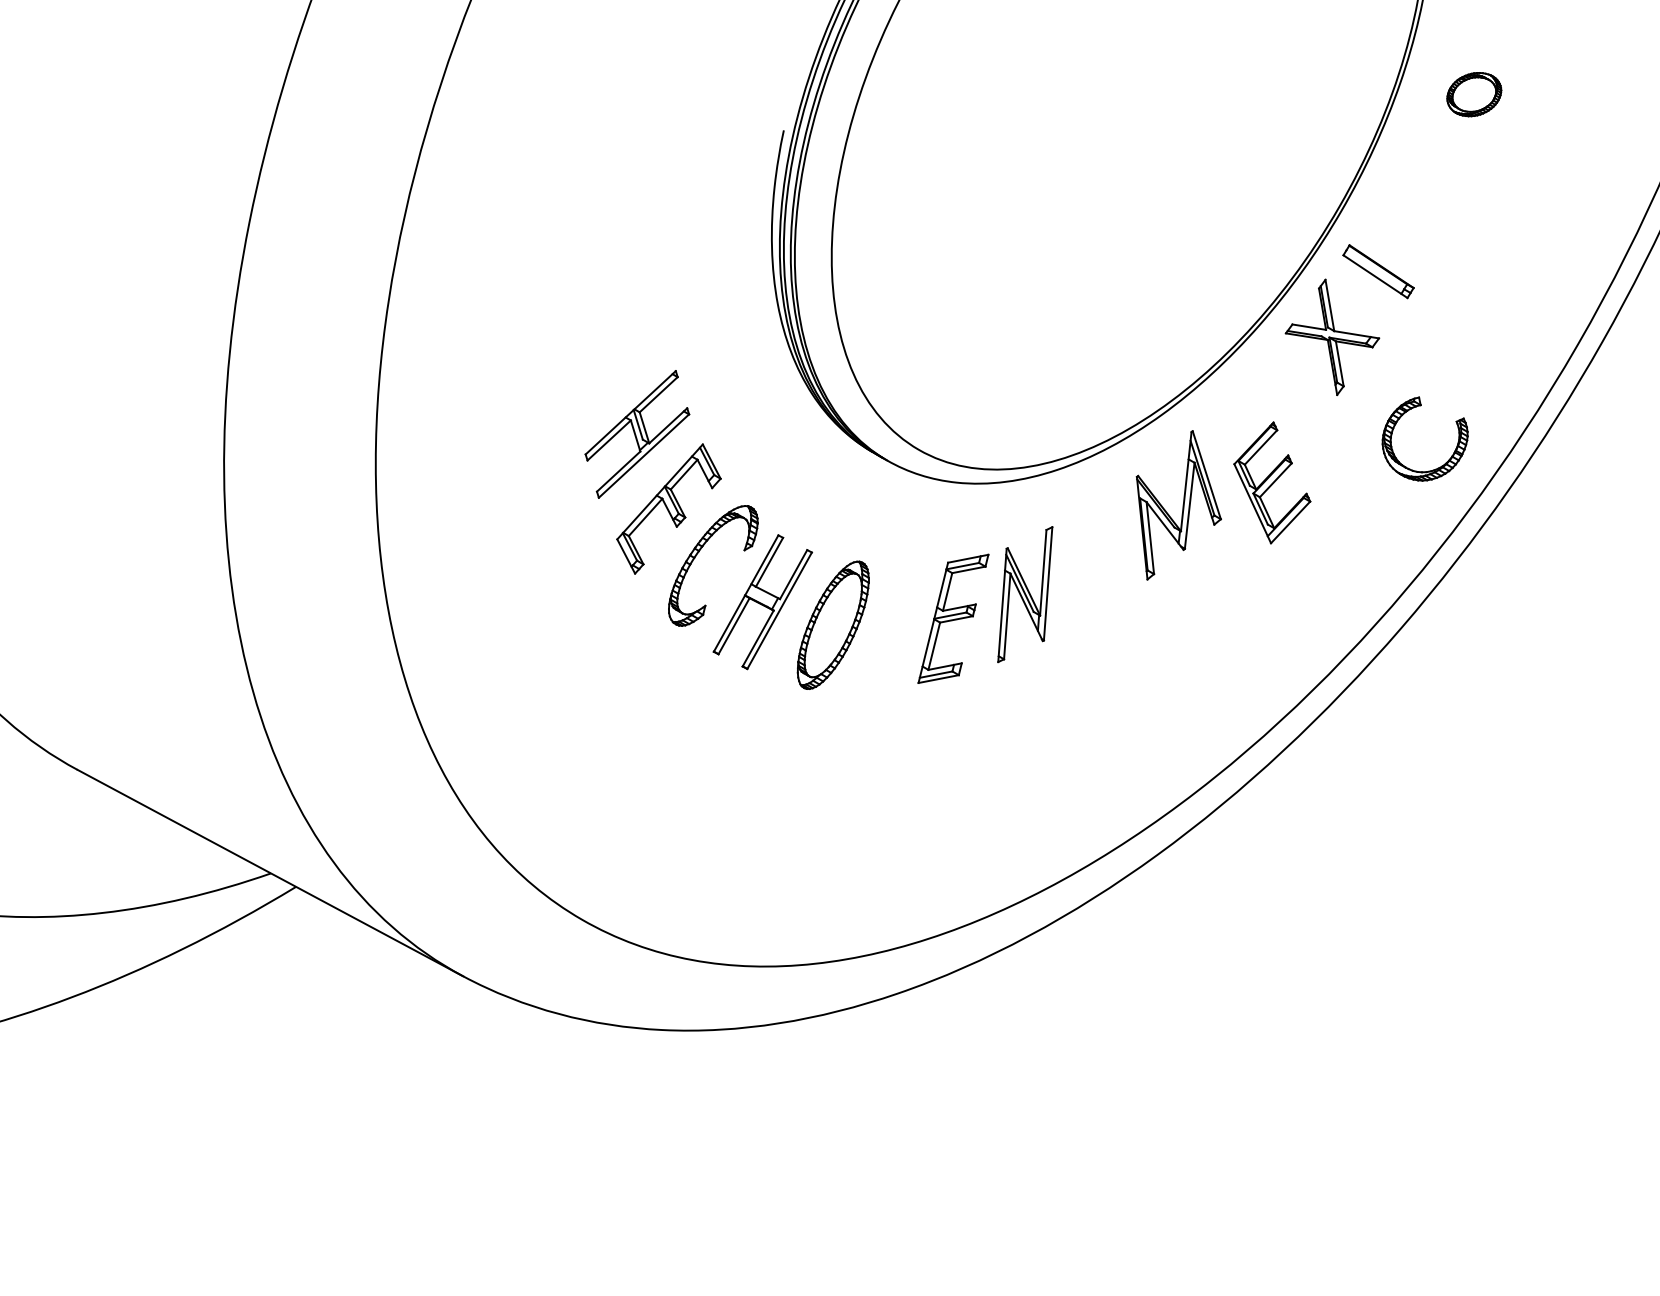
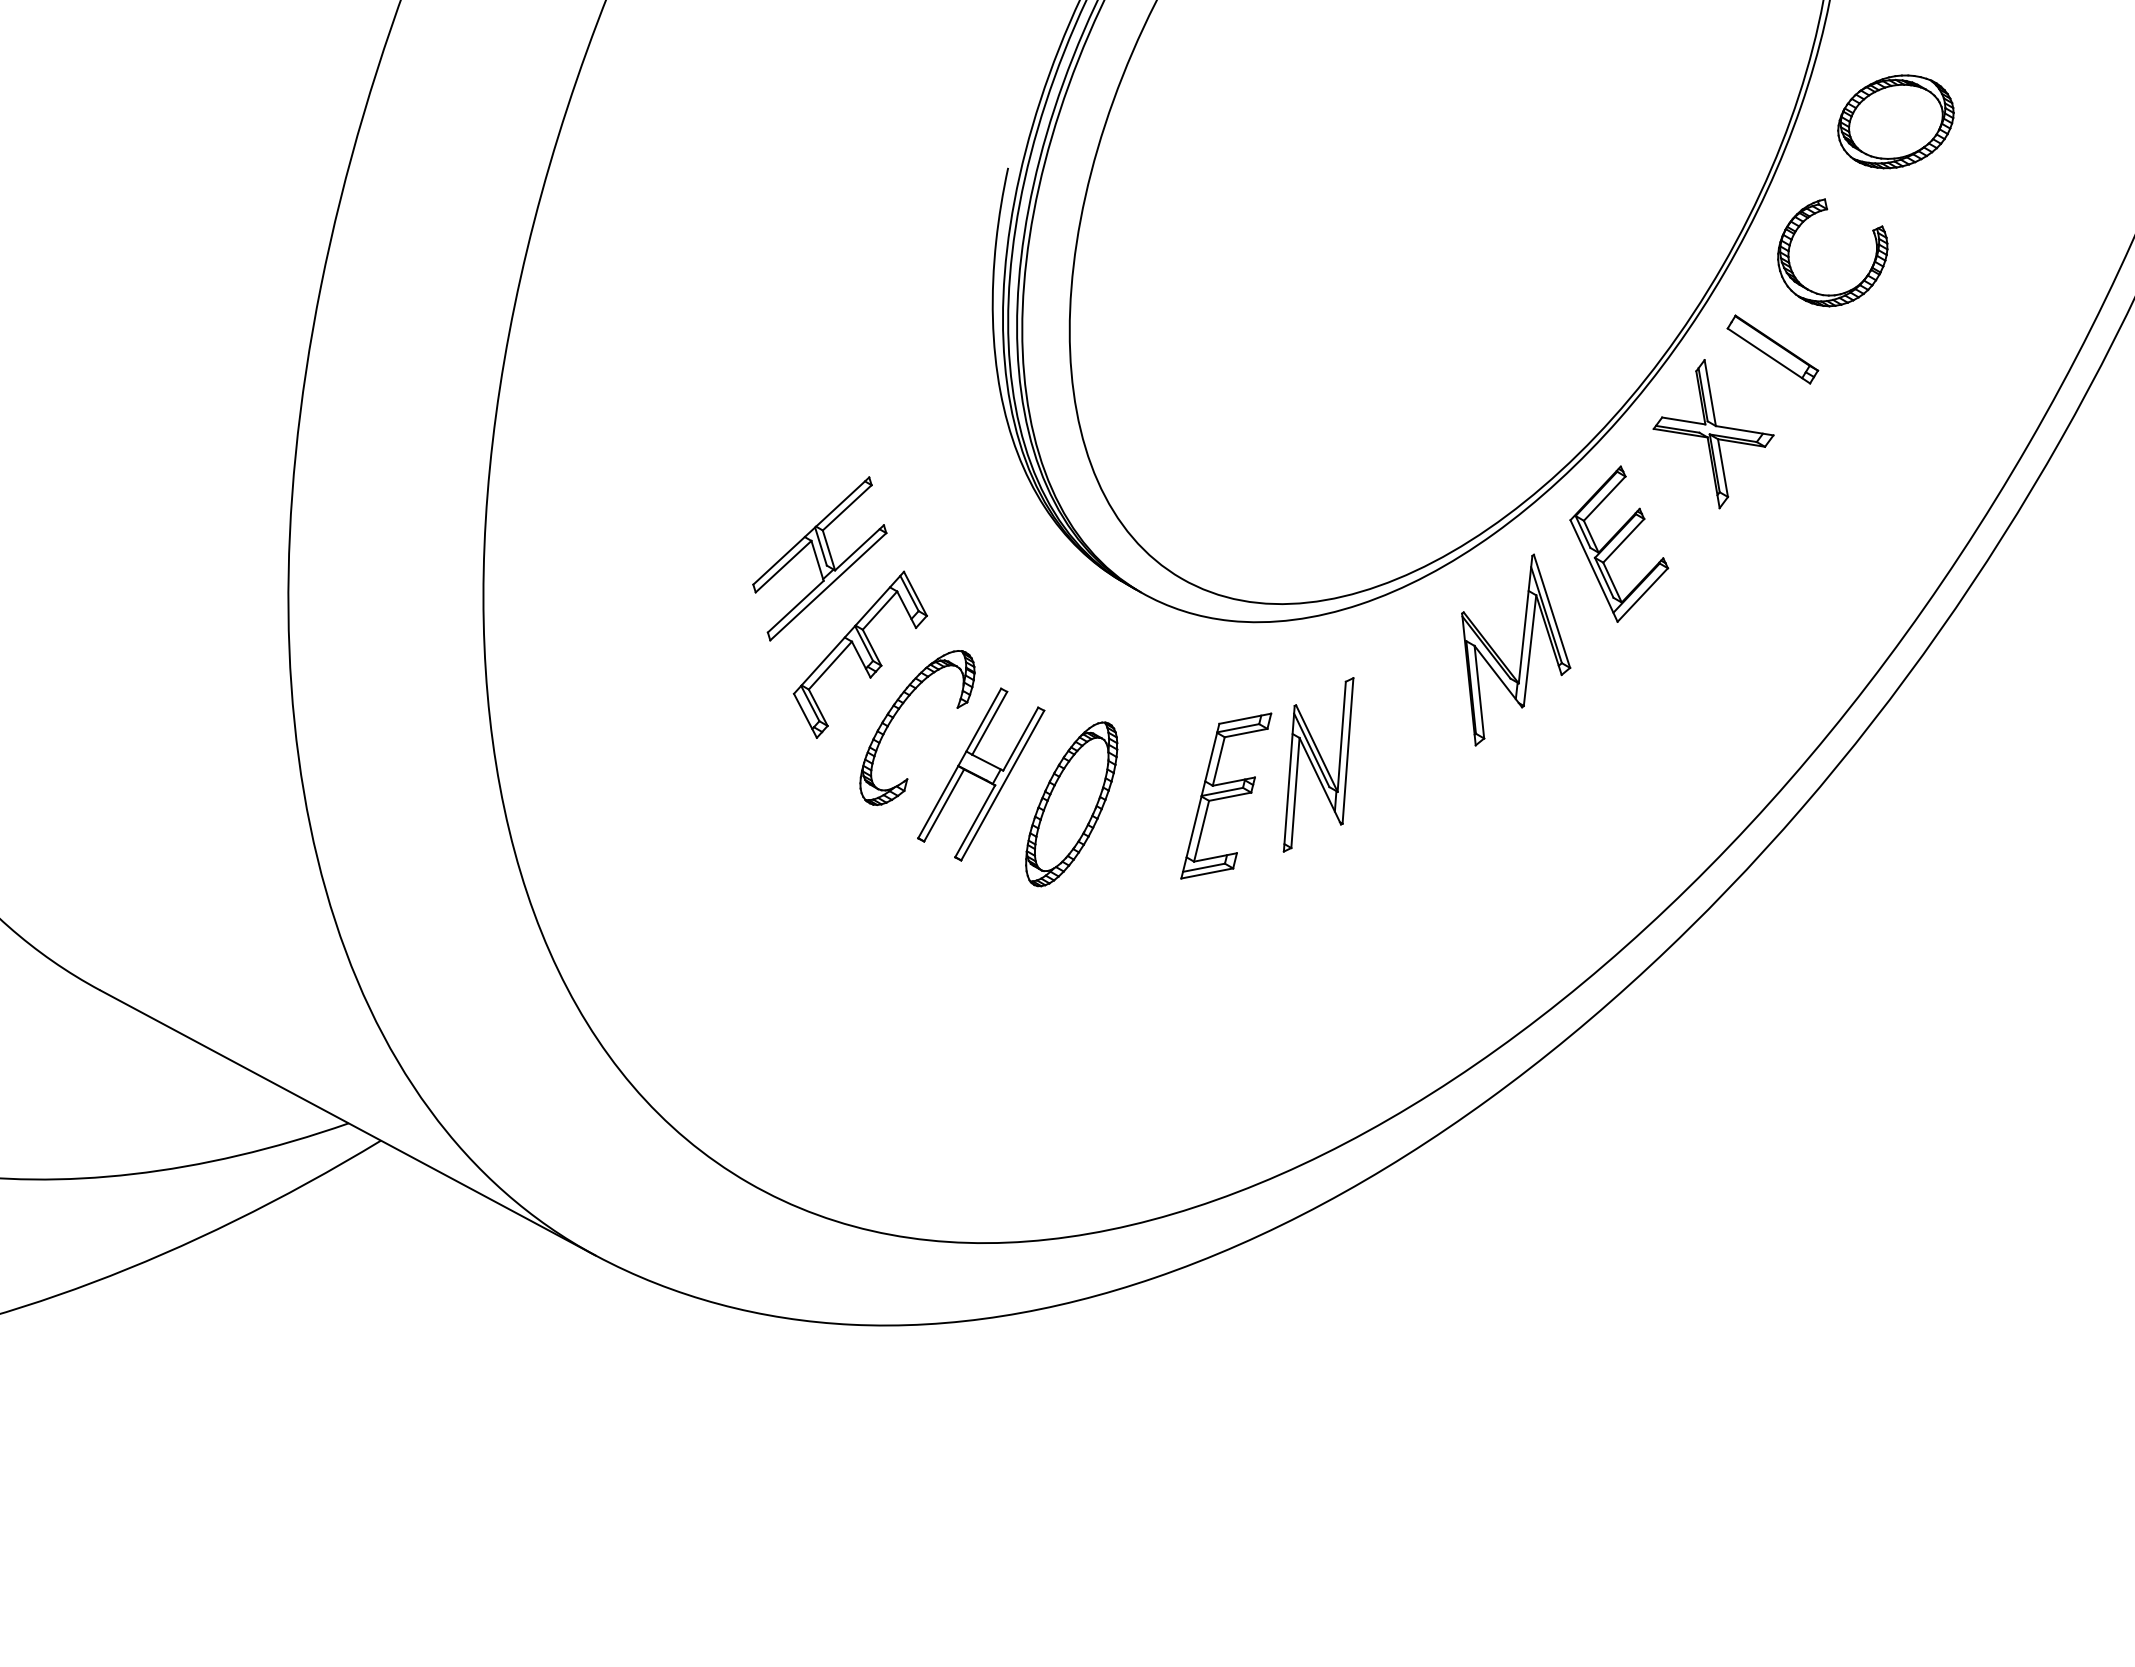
part: (1473, 94) -> (1895, 121), size x1.67
part: (1449, 458) -> (1864, 277), moved
part: (1272, 482) -> (1619, 543), moved

